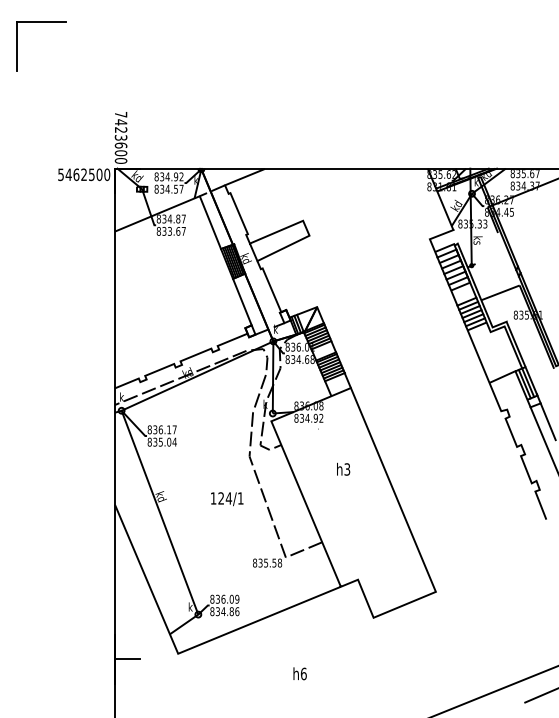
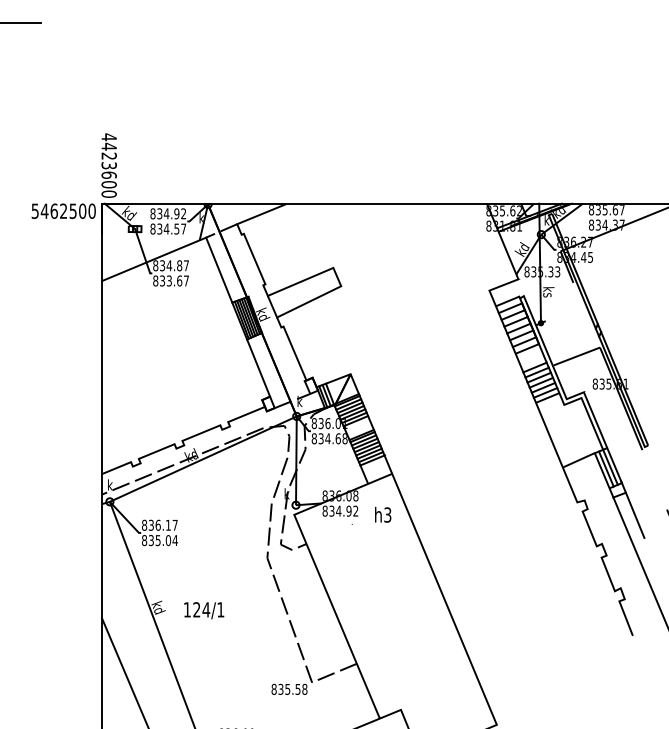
text: (121, 114) -> (109, 137), 7423600 -> 4423600
text: (343, 468) -> (383, 513), moved
text: (227, 499) -> (204, 611), moved

